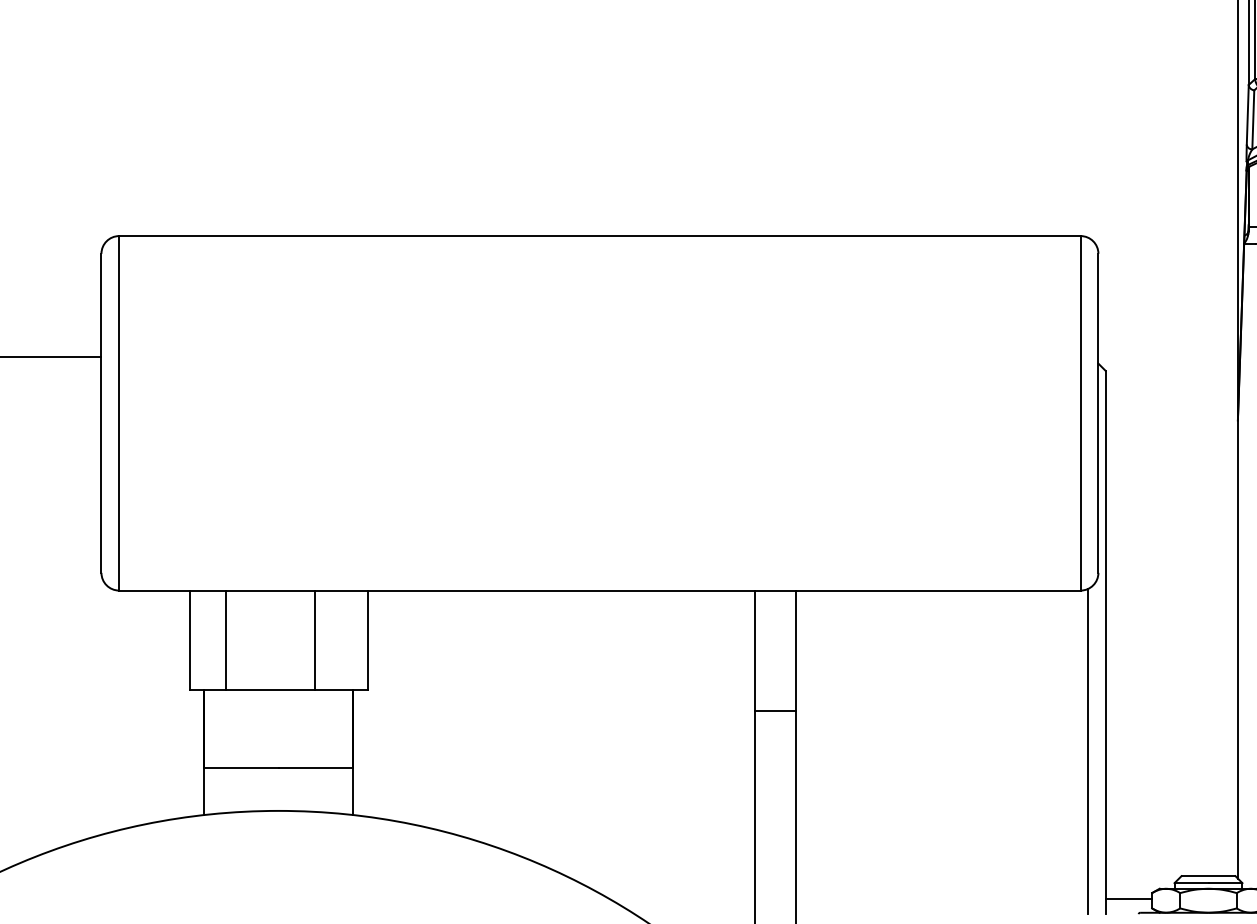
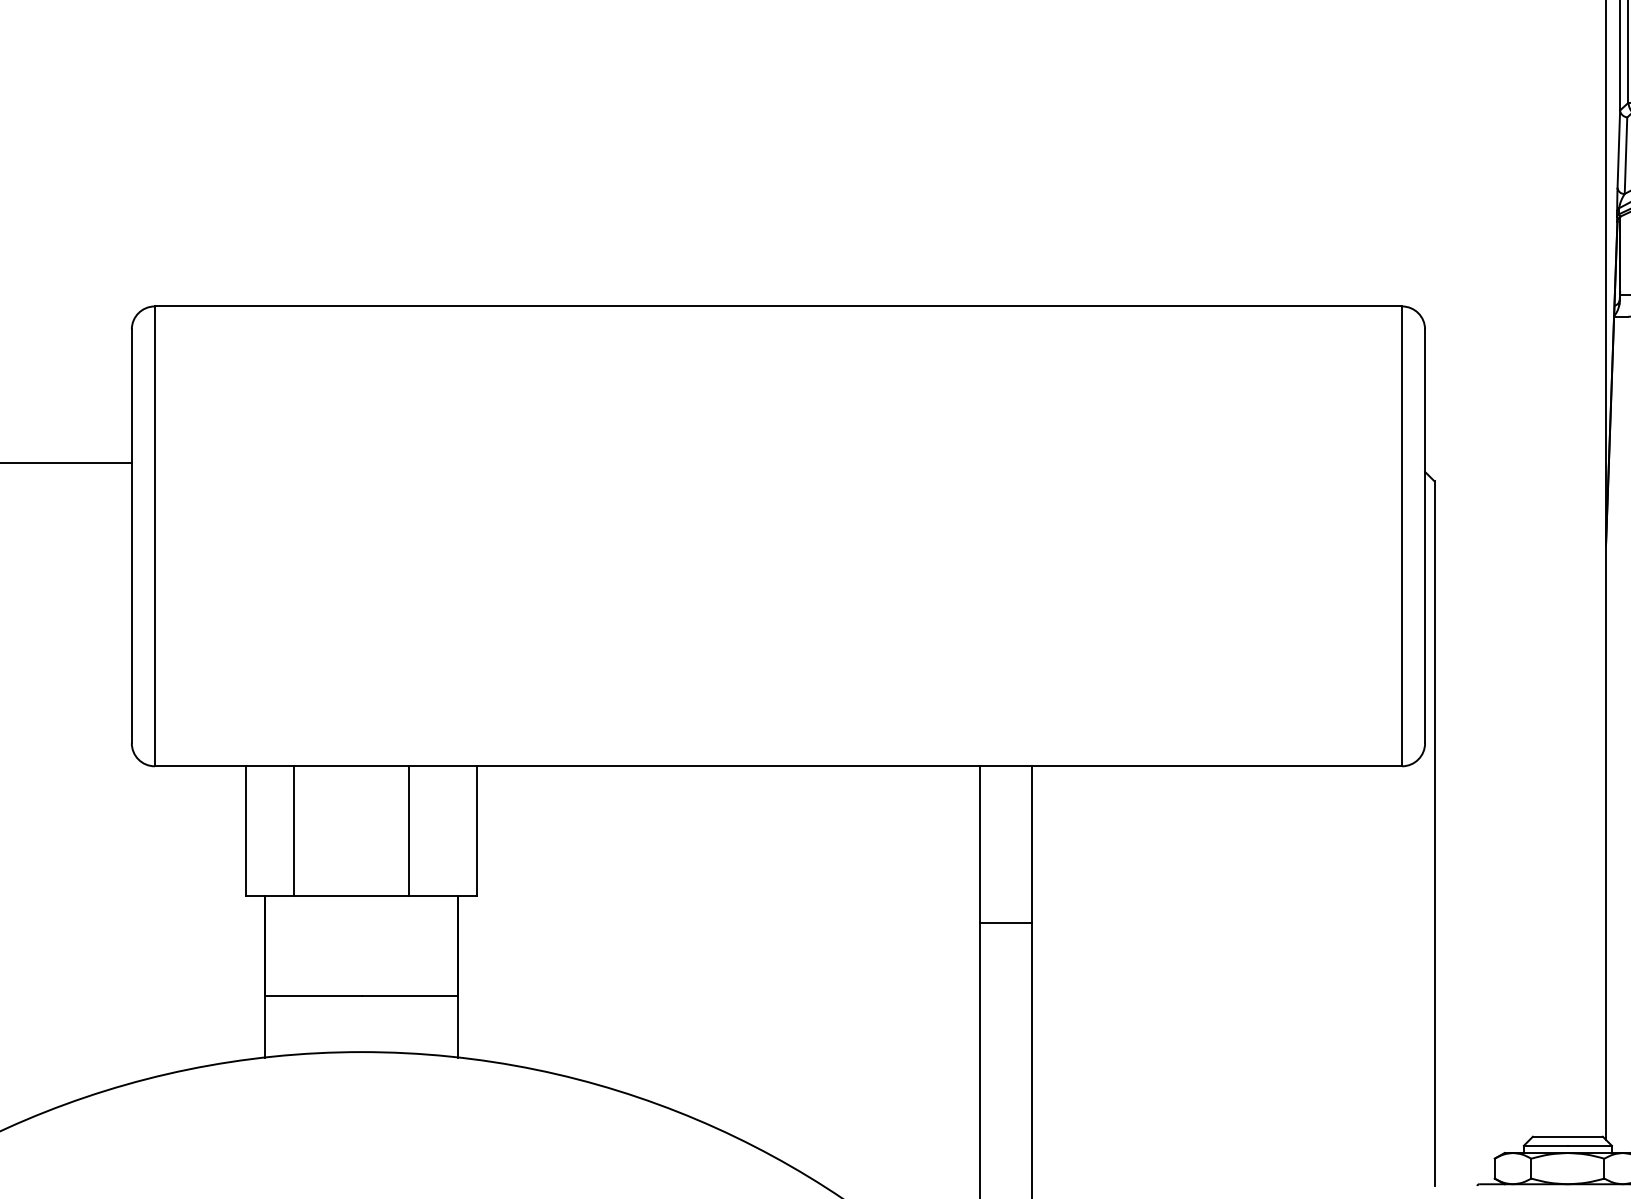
line: (1087, 751) -> (1410, 975), removed
line: (1128, 898) -> (1464, 1165), removed

